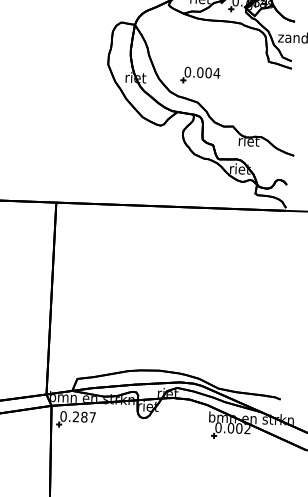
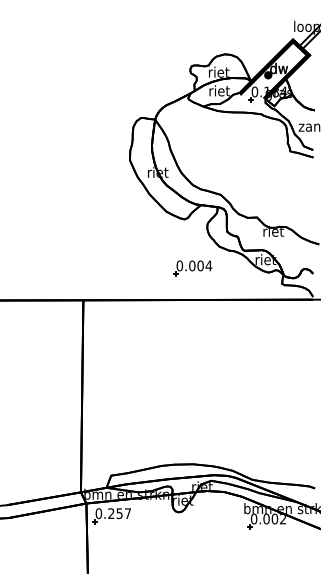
part: (200, 75) -> (192, 268), moved
text: (84, 417) -> (119, 513), 0.287 -> 0.257

